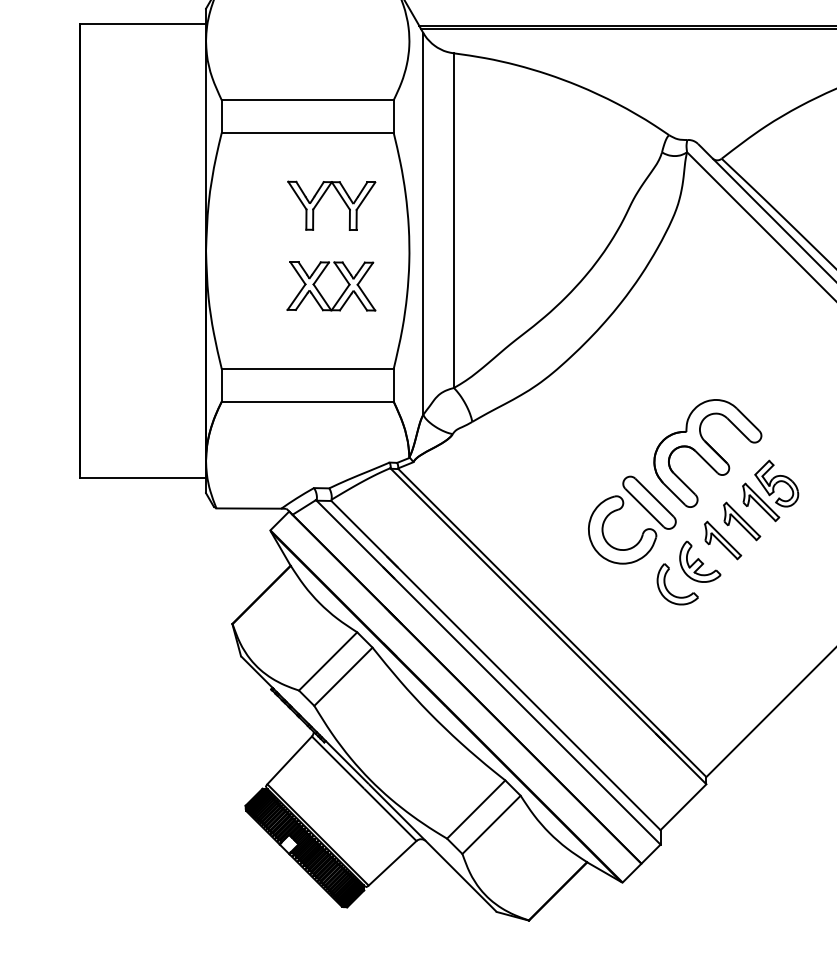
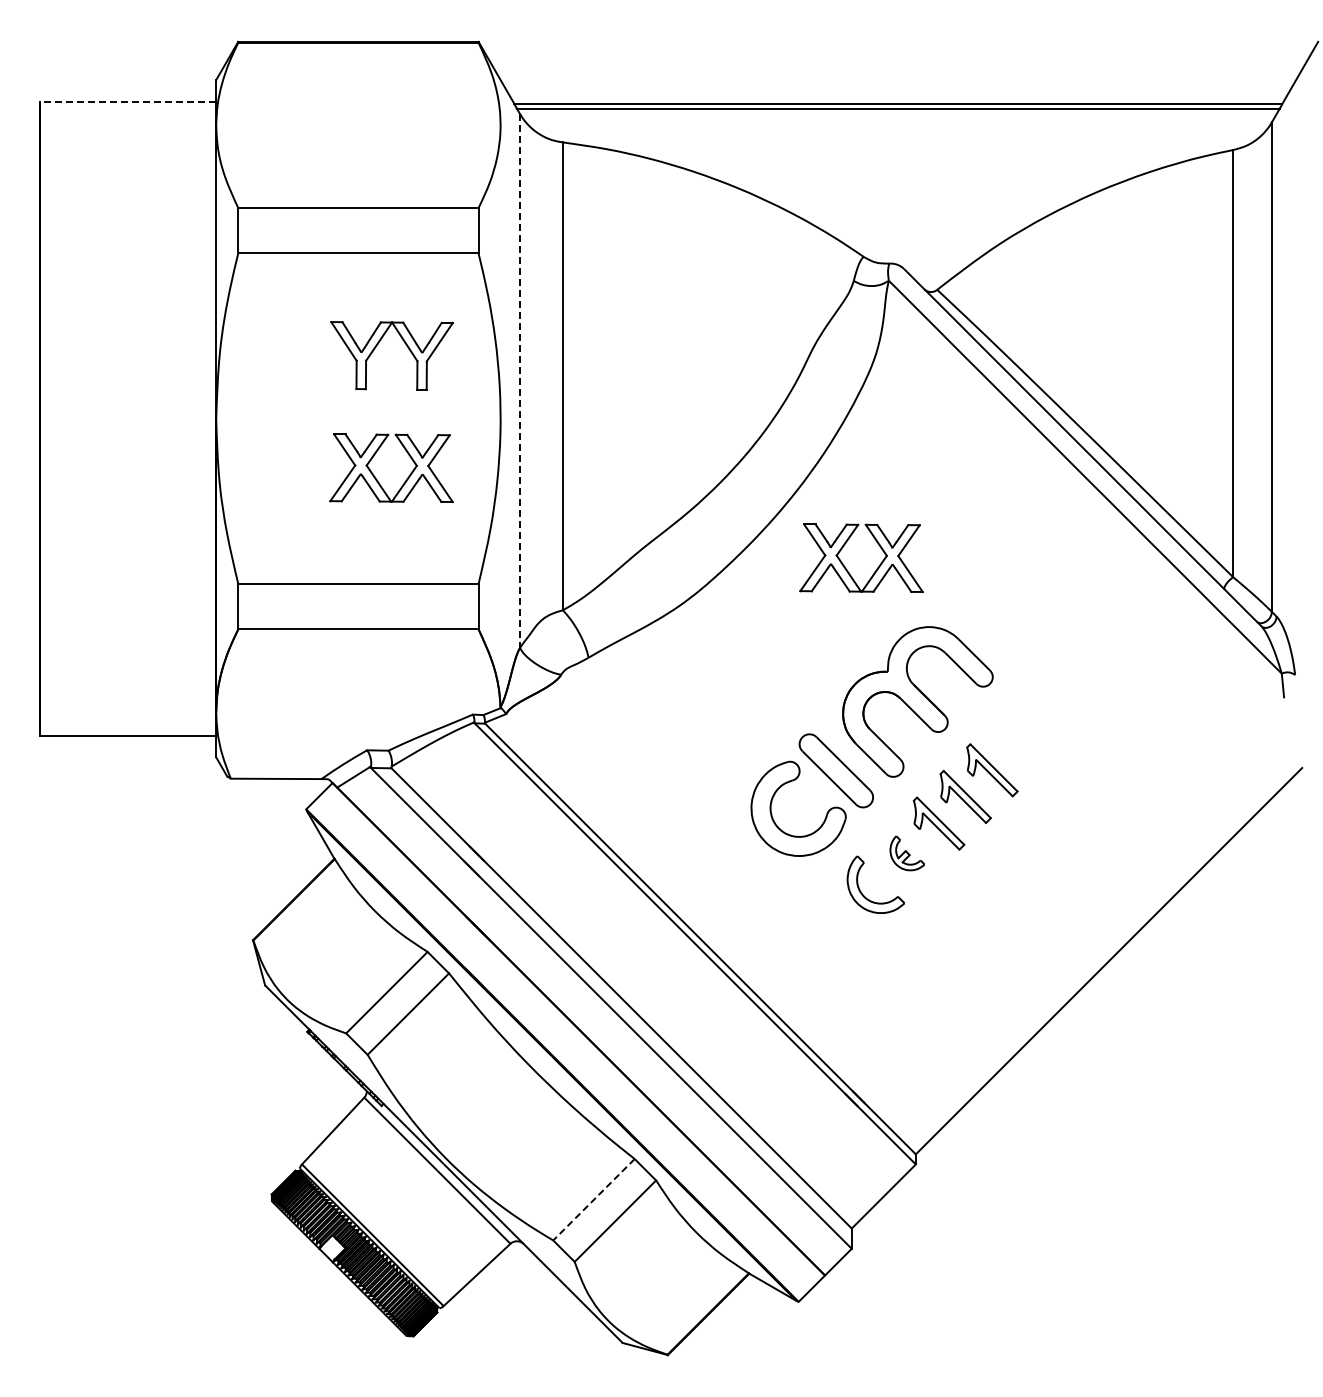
line: (142, 24) -> (127, 101), solid -> dashed
line: (423, 223) -> (520, 380), solid -> dashed
part: (657, 358) -> (847, 569), added
part: (776, 483) -> (1014, 744), removed
part: (700, 561) -> (907, 853), size x0.6
line: (476, 809) -> (594, 1199), solid -> dashed

